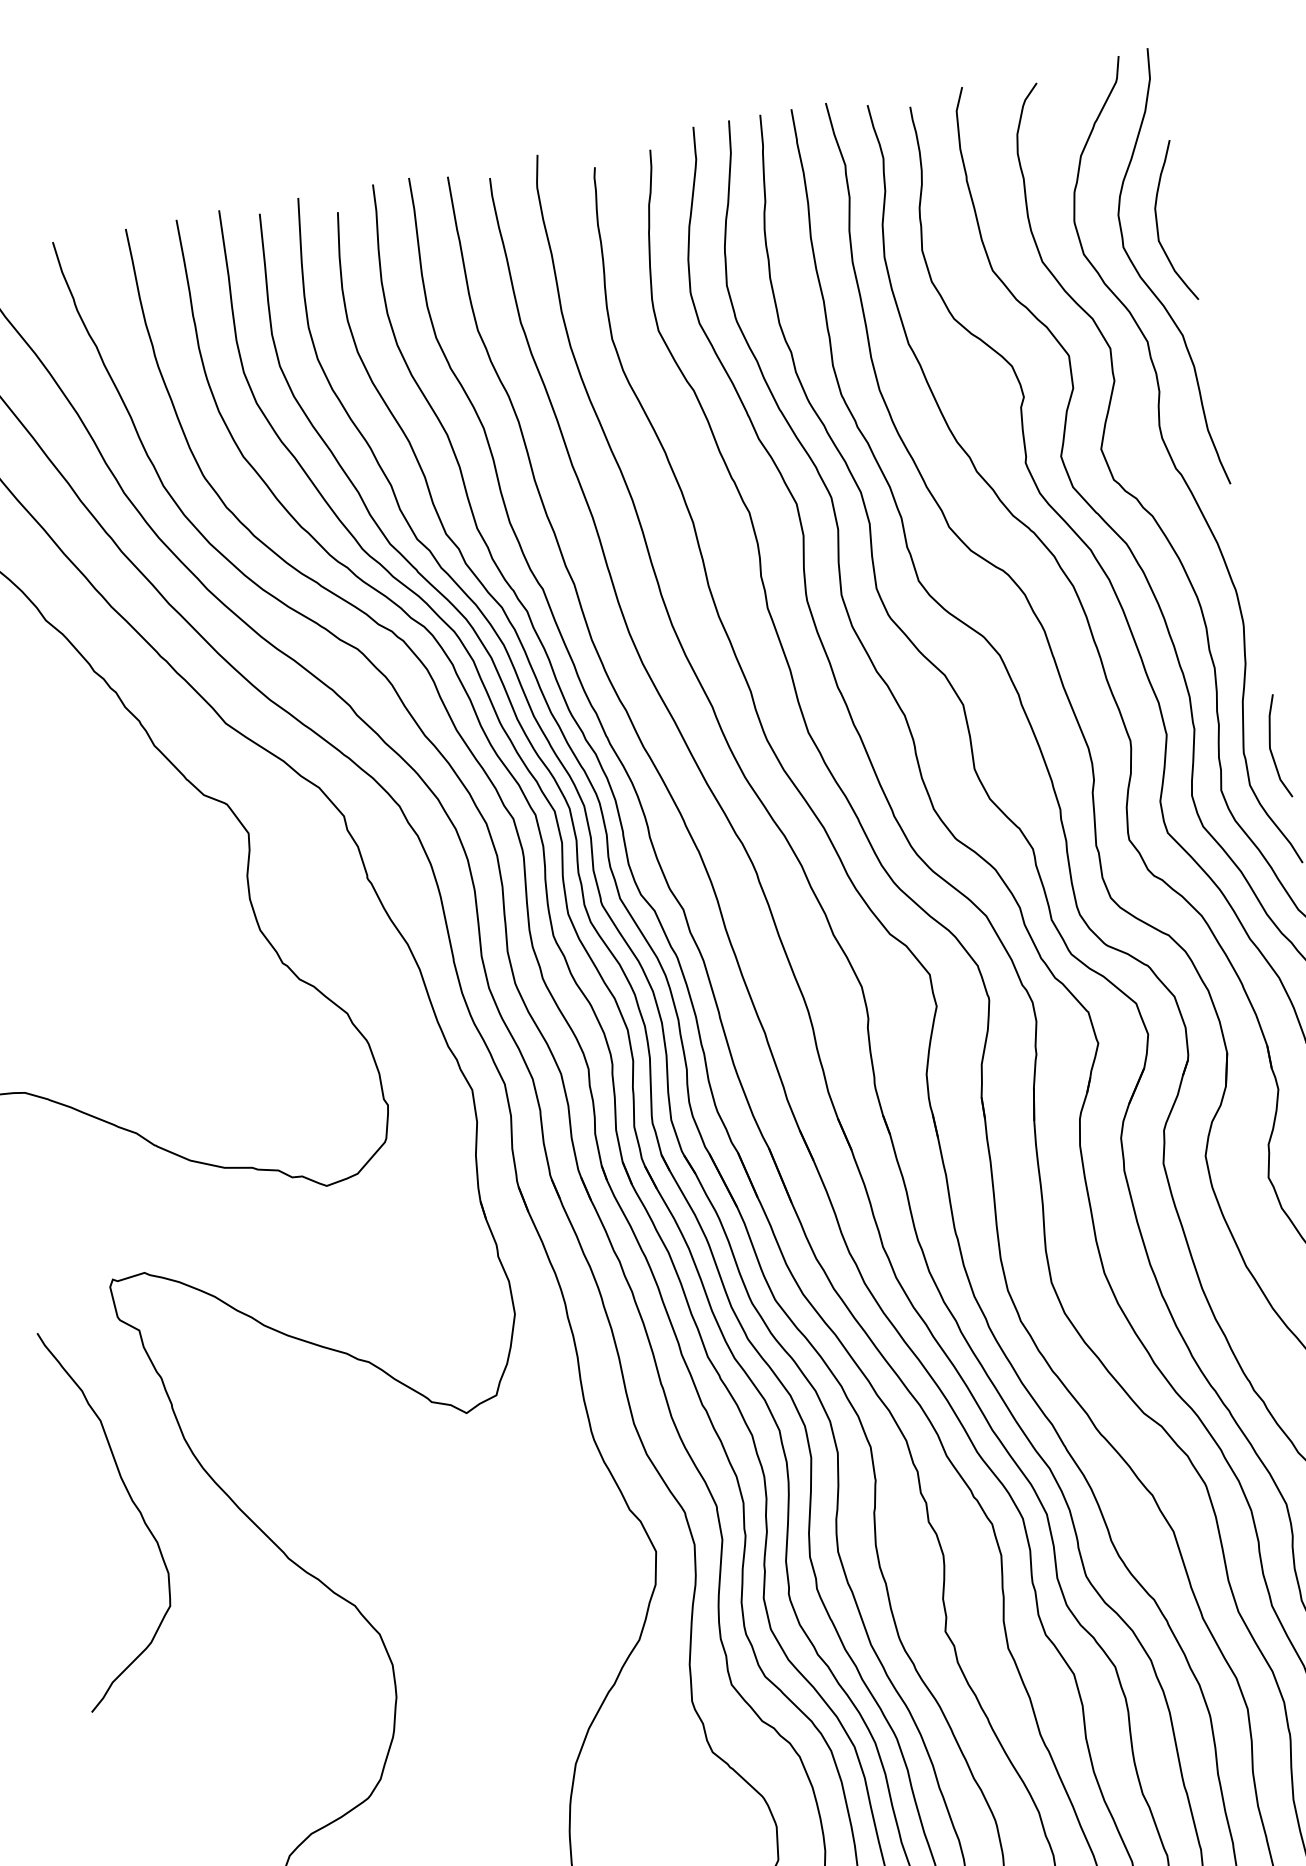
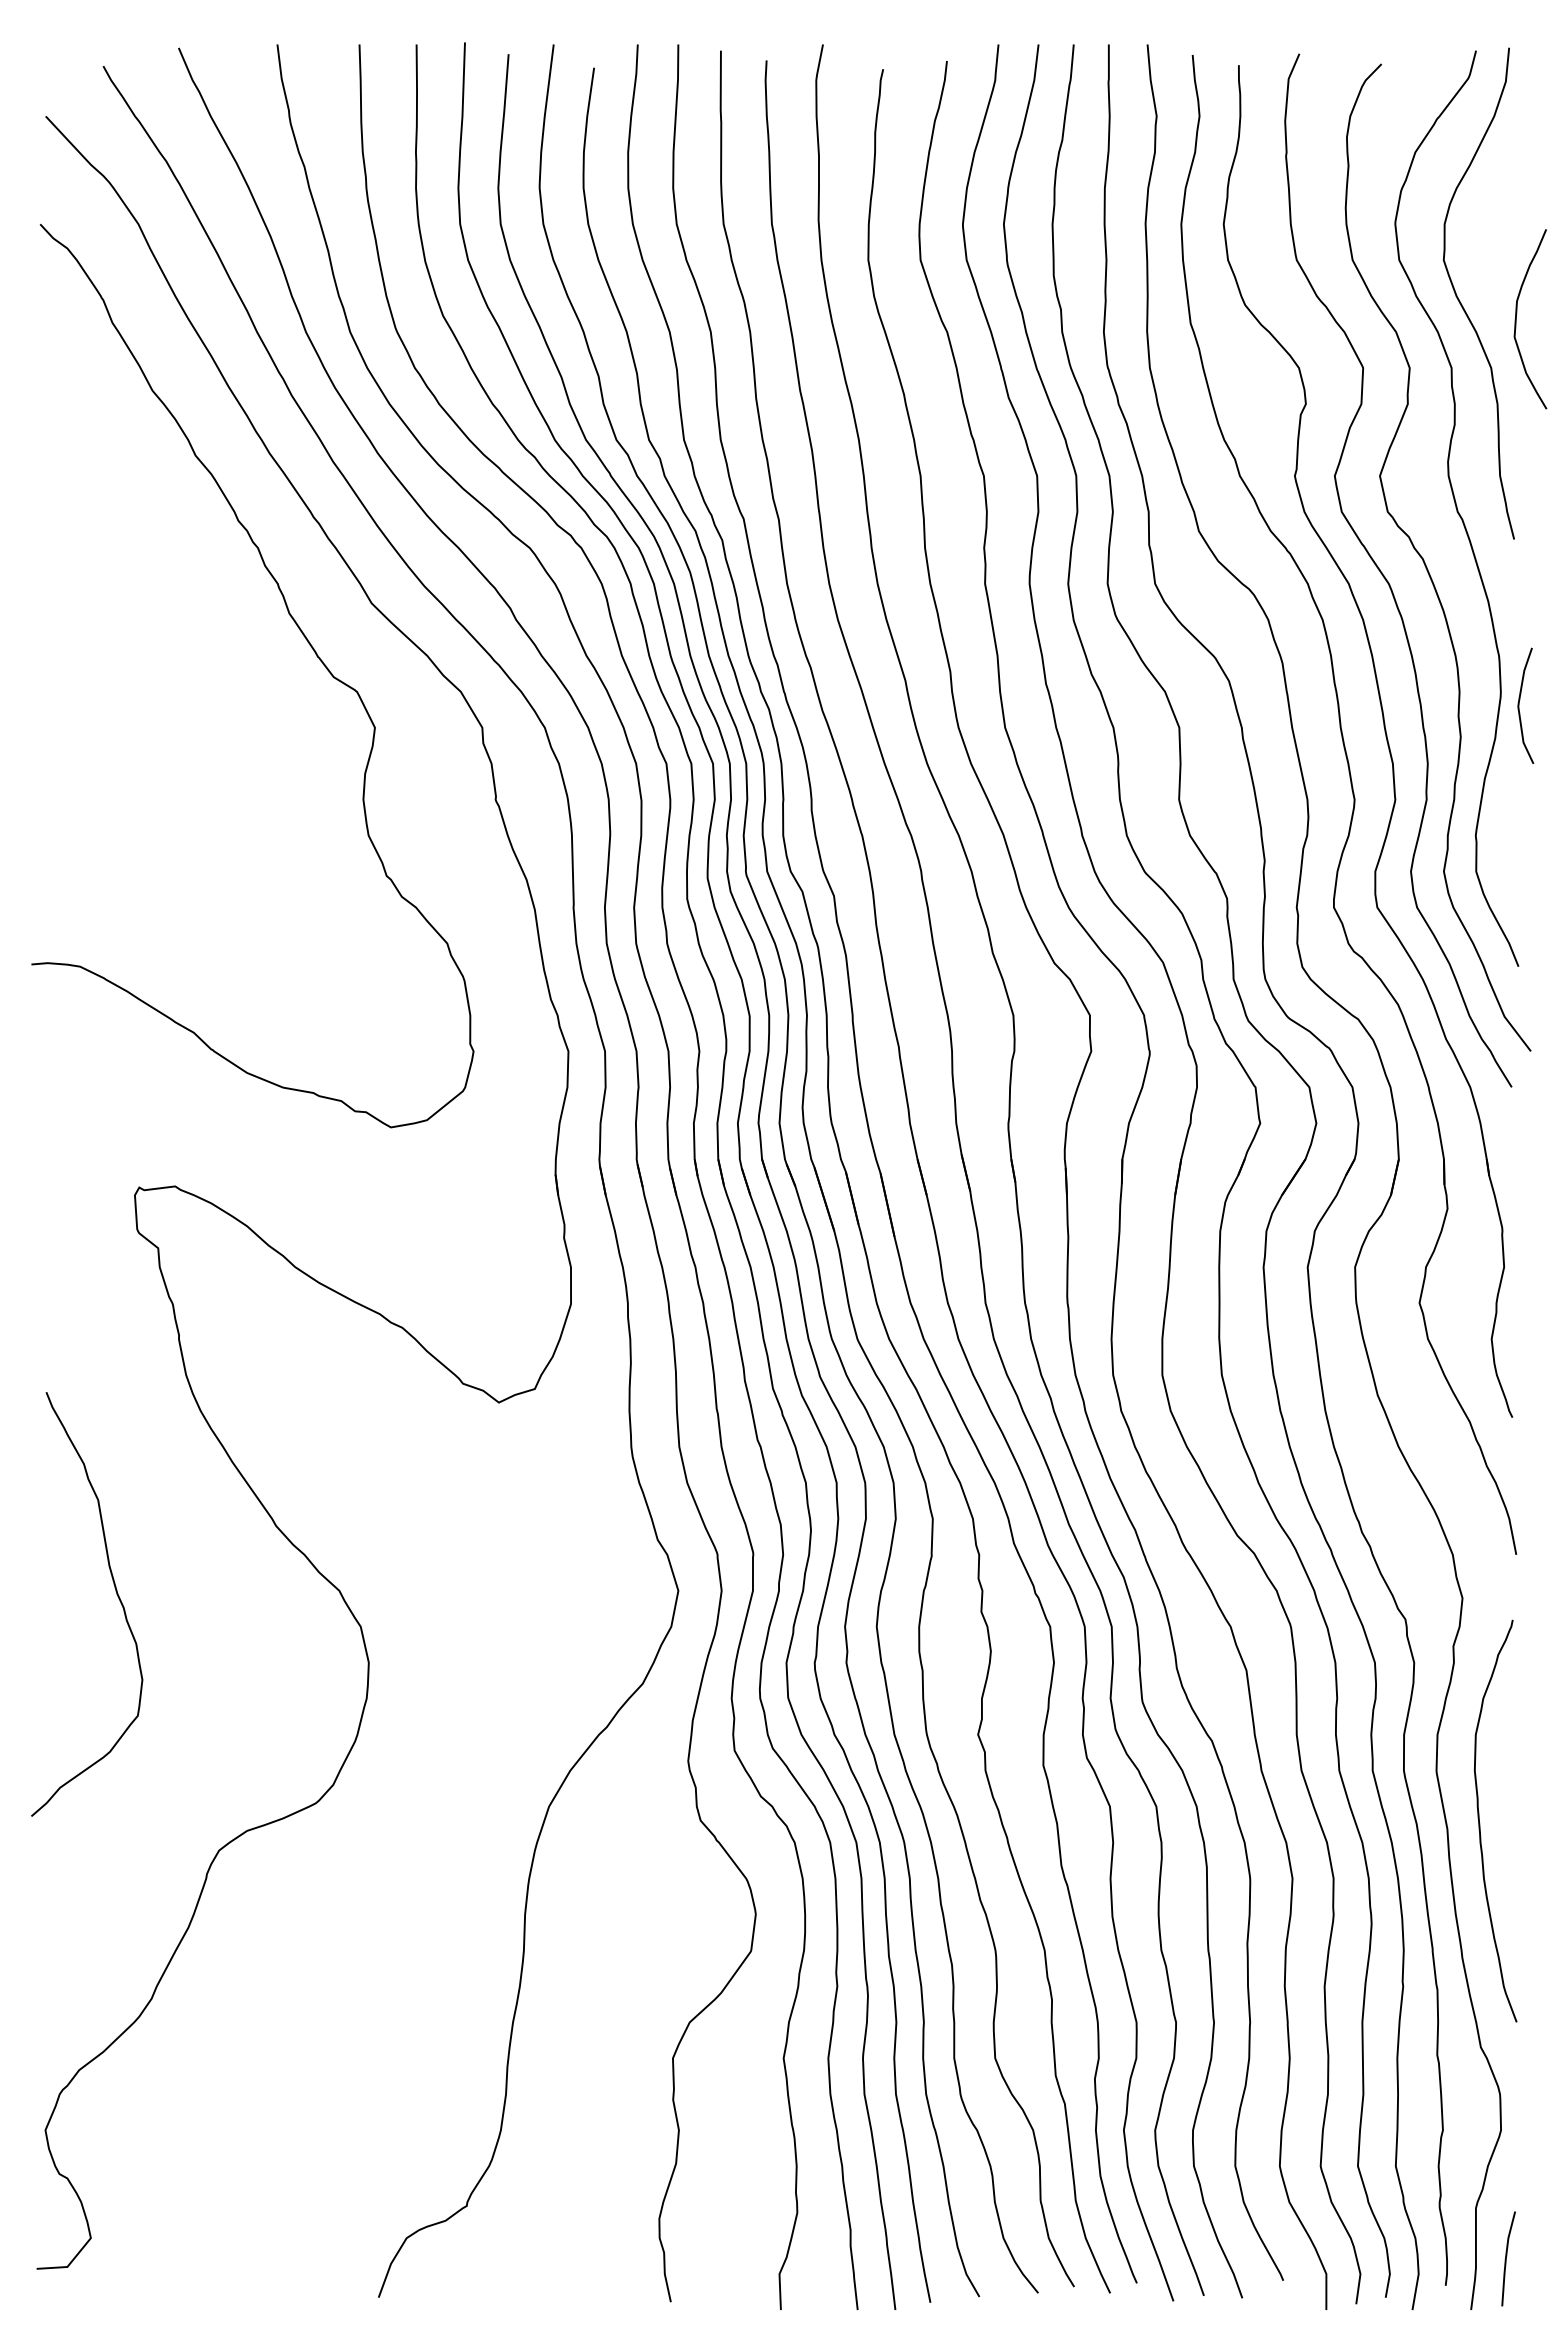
curve: (1157, 224) -> (1516, 319), moved
curve: (1270, 747) -> (1519, 705), moved
curve: (131, 1501) -> (116, 1594), moved

